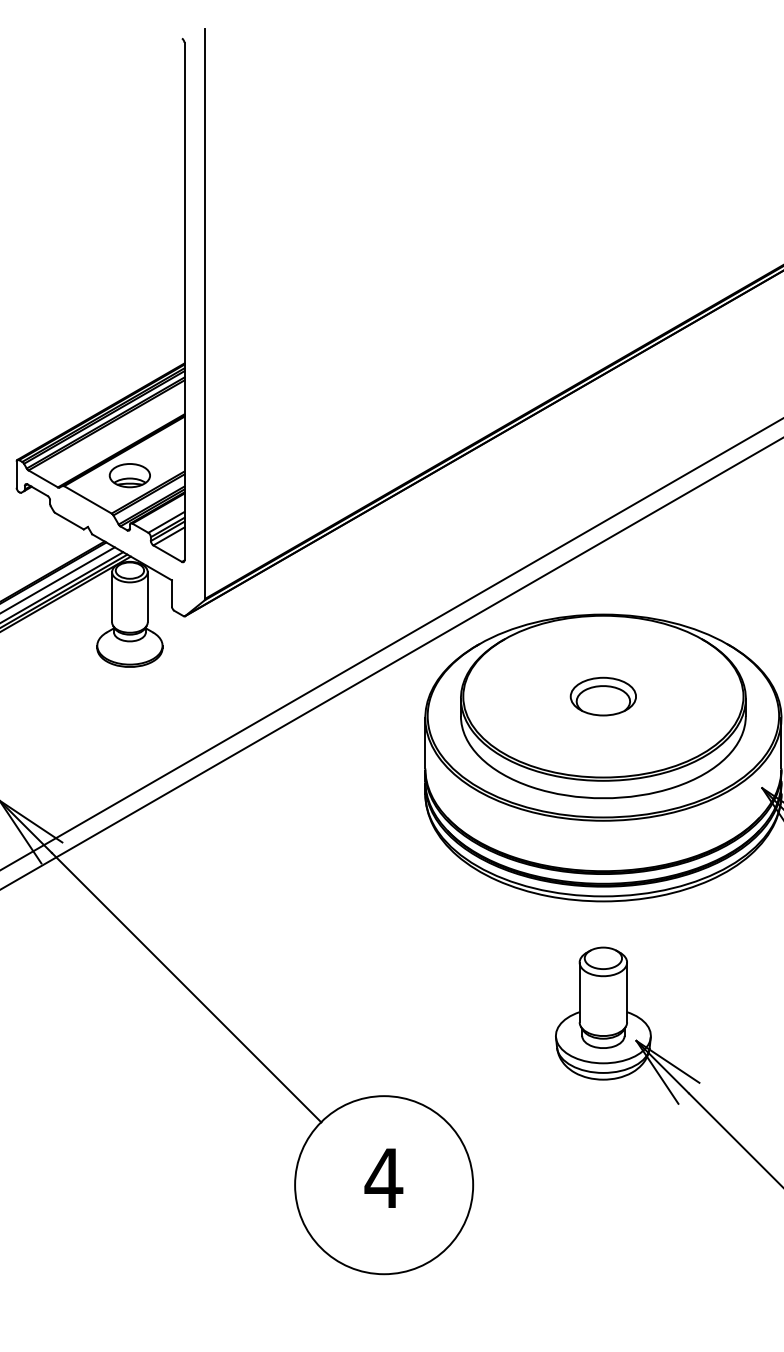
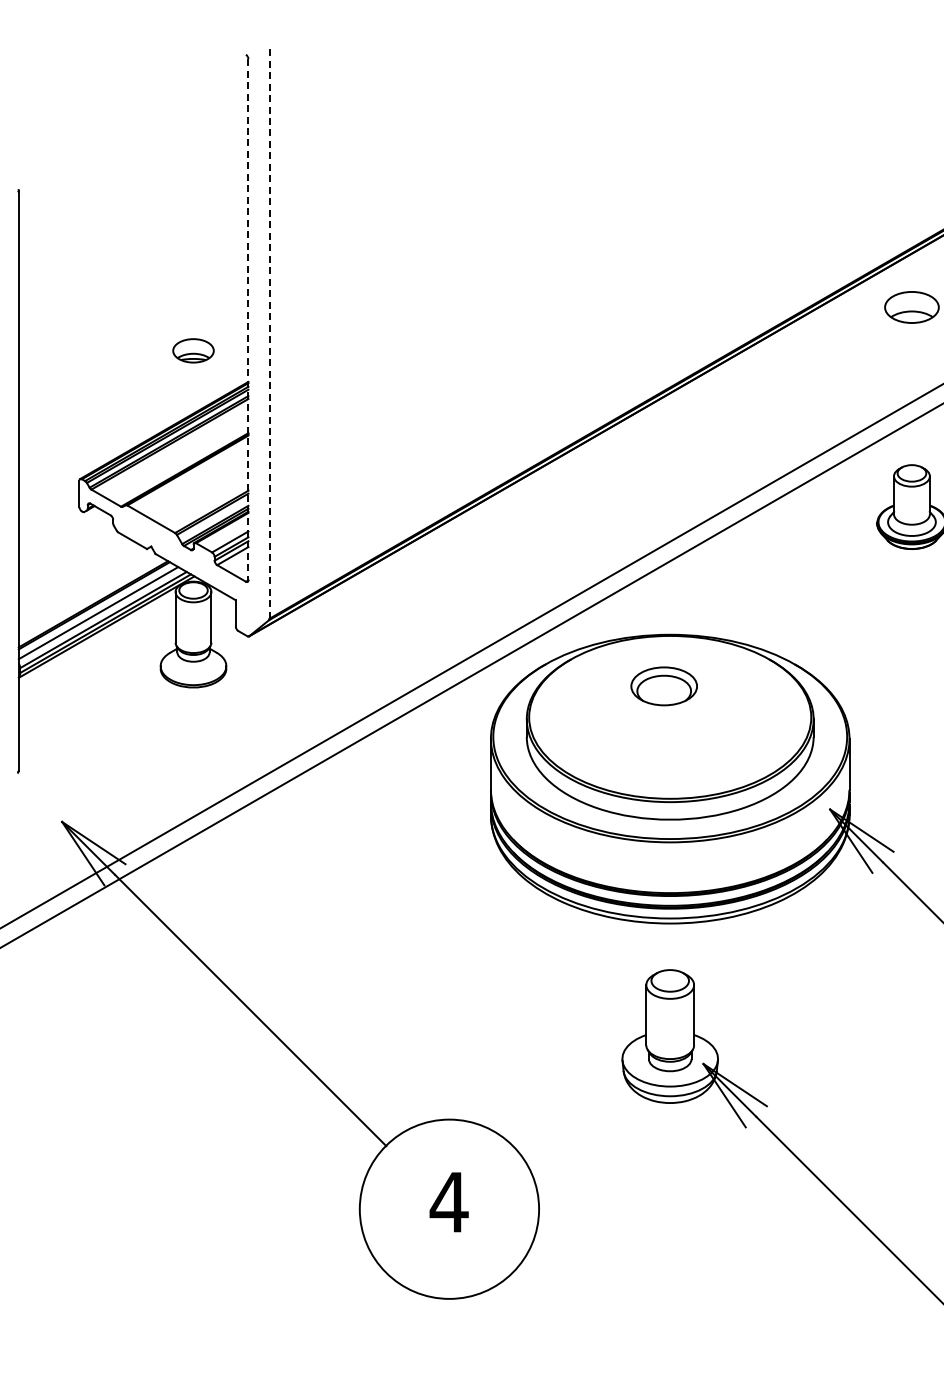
line: (184, 301) -> (248, 319), solid -> dashed
line: (205, 313) -> (269, 331), solid -> dashed
part: (129, 475) -> (193, 350), moved
part: (602, 696) -> (663, 686), moved

